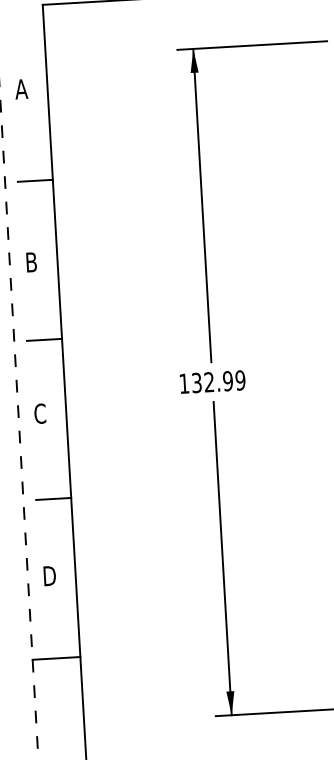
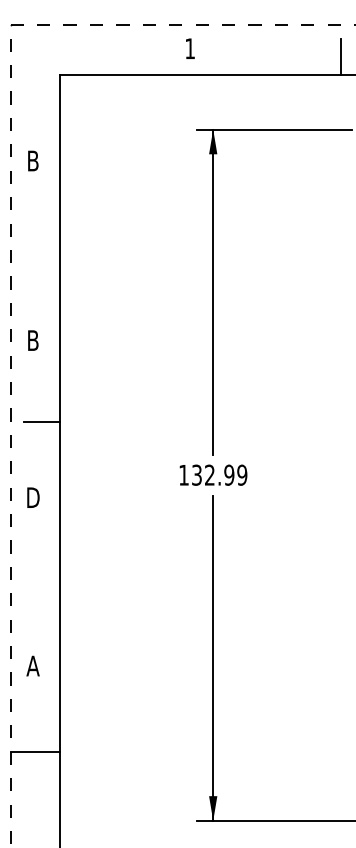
text: (20, 88) -> (32, 160), A -> B
line: (34, 180) -> (41, 256), removed
text: (40, 413) -> (33, 497), C -> D
line: (53, 498) -> (41, 586), removed
text: (48, 575) -> (32, 665), D -> A

